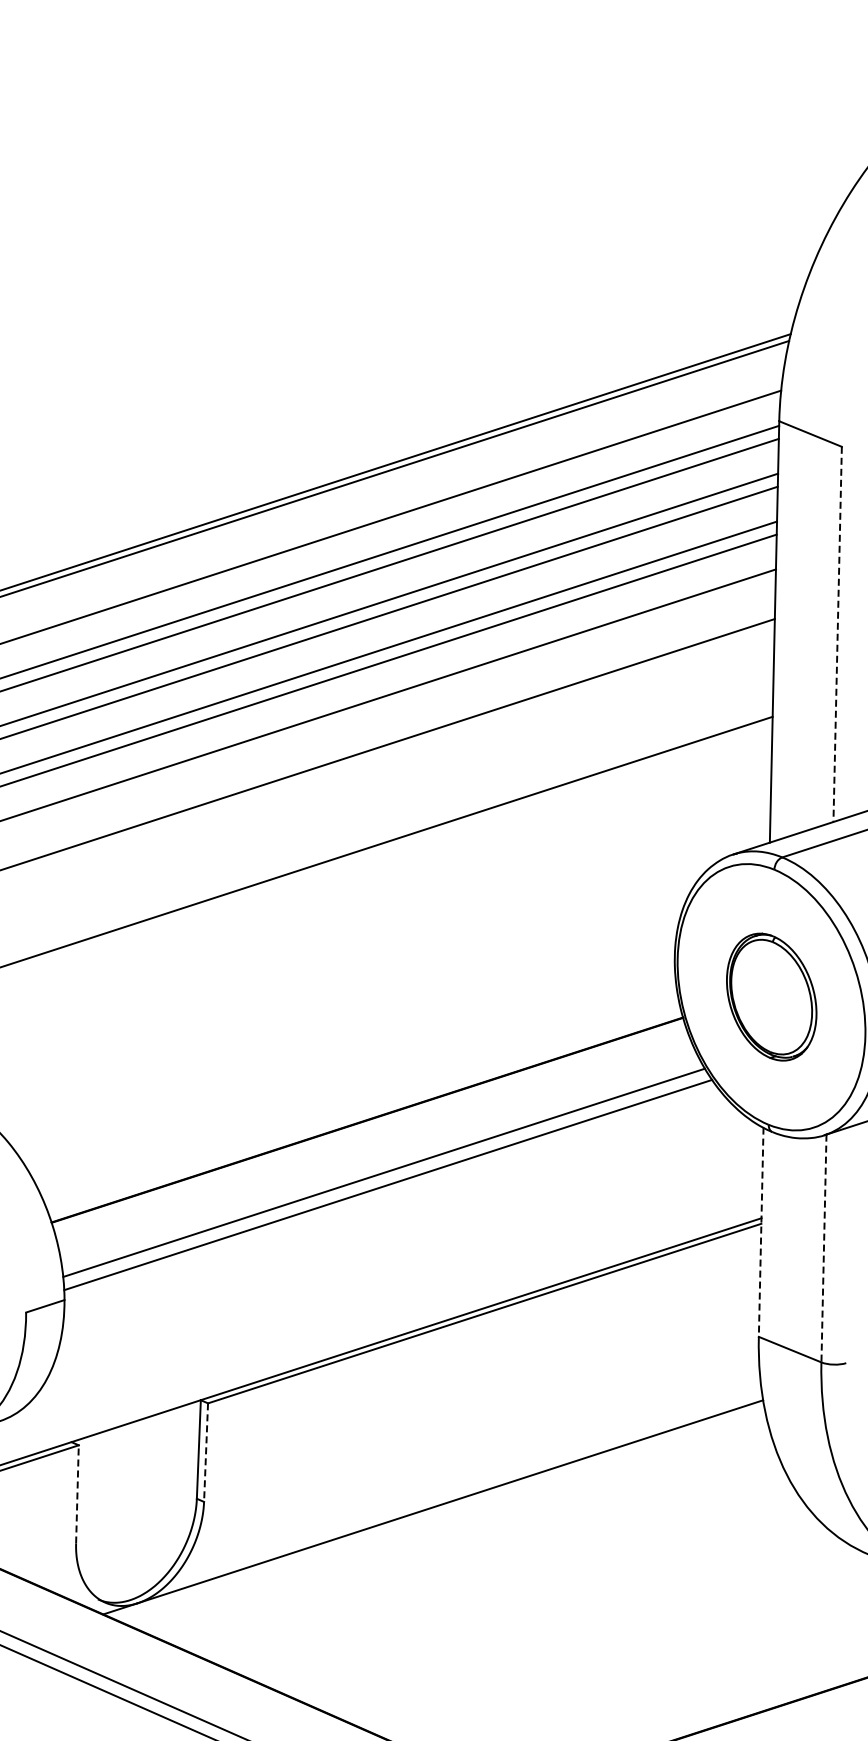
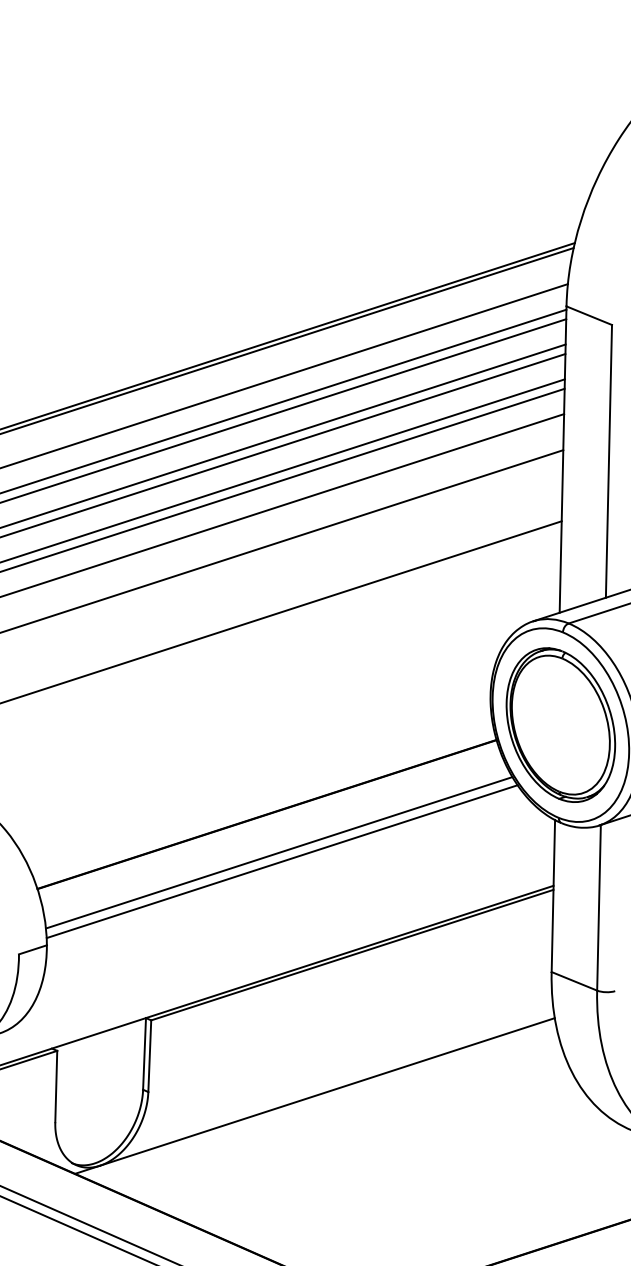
line: (837, 634) -> (608, 461), dashed -> solid
part: (771, 996) -> (560, 724), size x1.67
line: (761, 1232) -> (553, 896), dashed -> solid
line: (823, 1248) -> (598, 907), dashed -> solid
line: (206, 1453) -> (150, 1056), dashed -> solid
line: (77, 1493) -> (56, 1085), dashed -> solid

